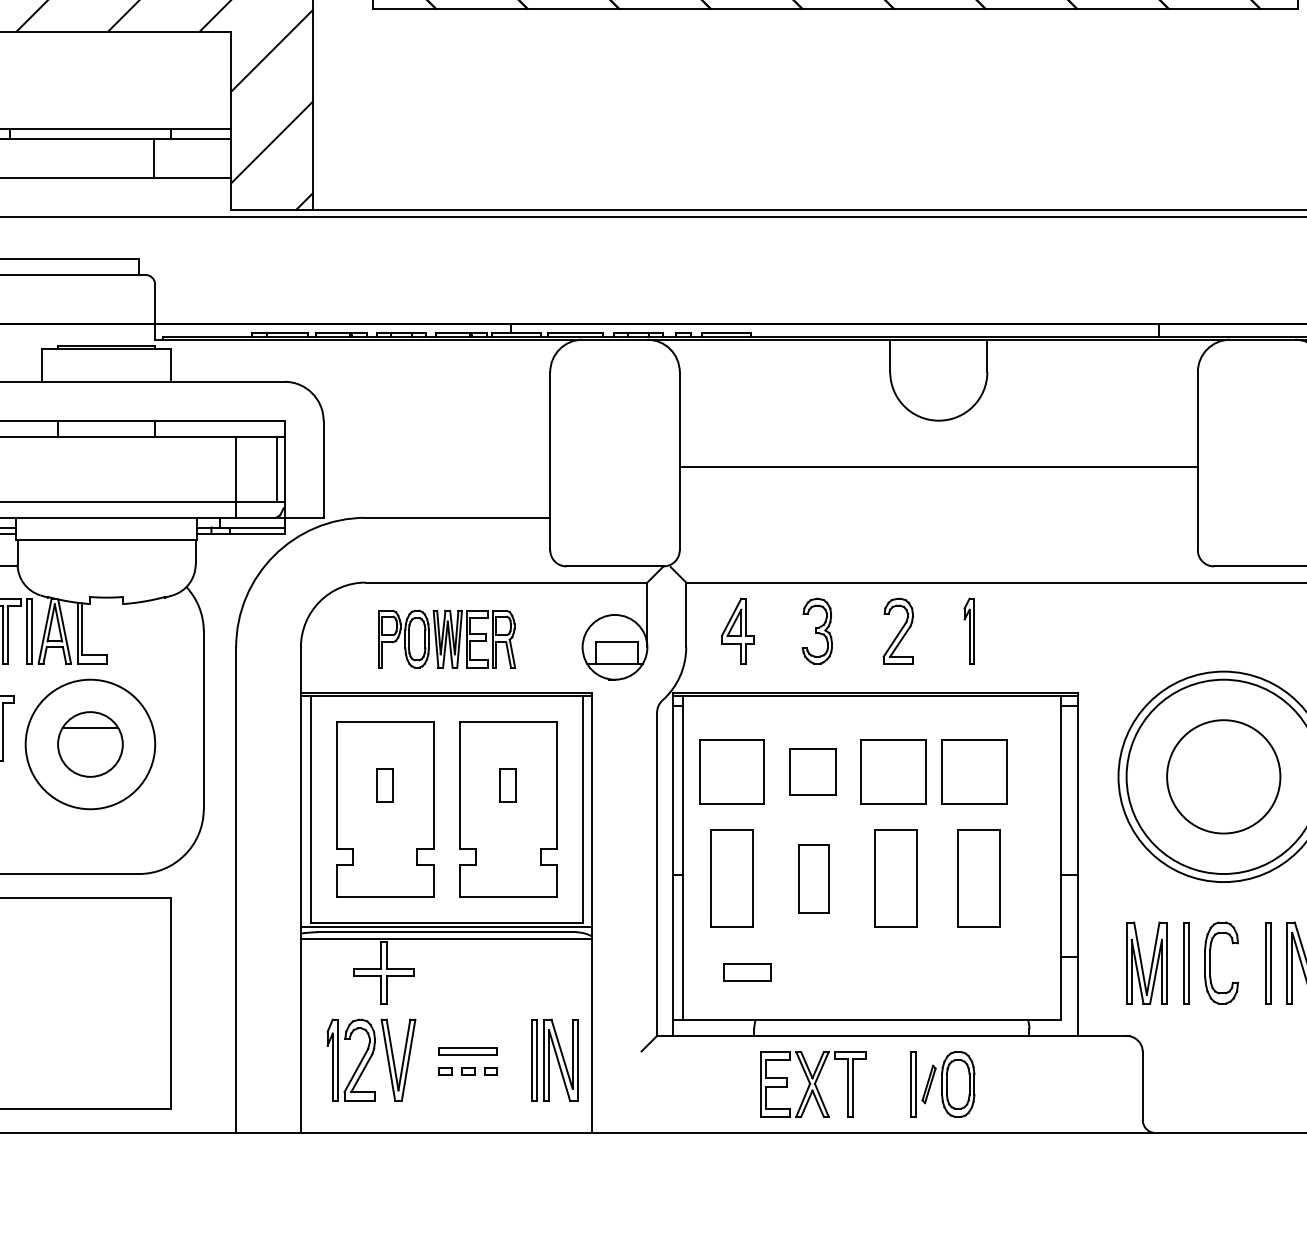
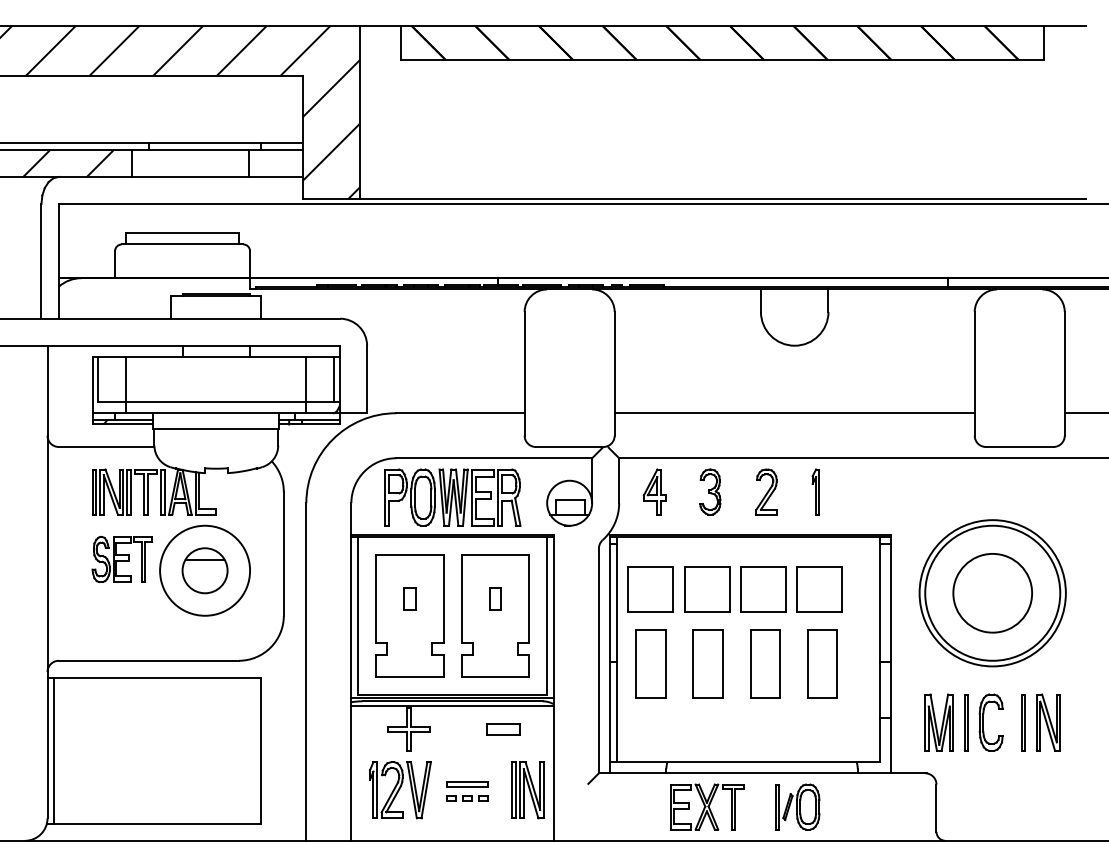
line: (938, 467) -> (794, 413), moved
part: (446, 639) -> (452, 497), size x1.43
part: (813, 771) -> (707, 589), size x1.43
part: (813, 877) -> (707, 663), size x1.43
part: (747, 972) -> (503, 729), moved

